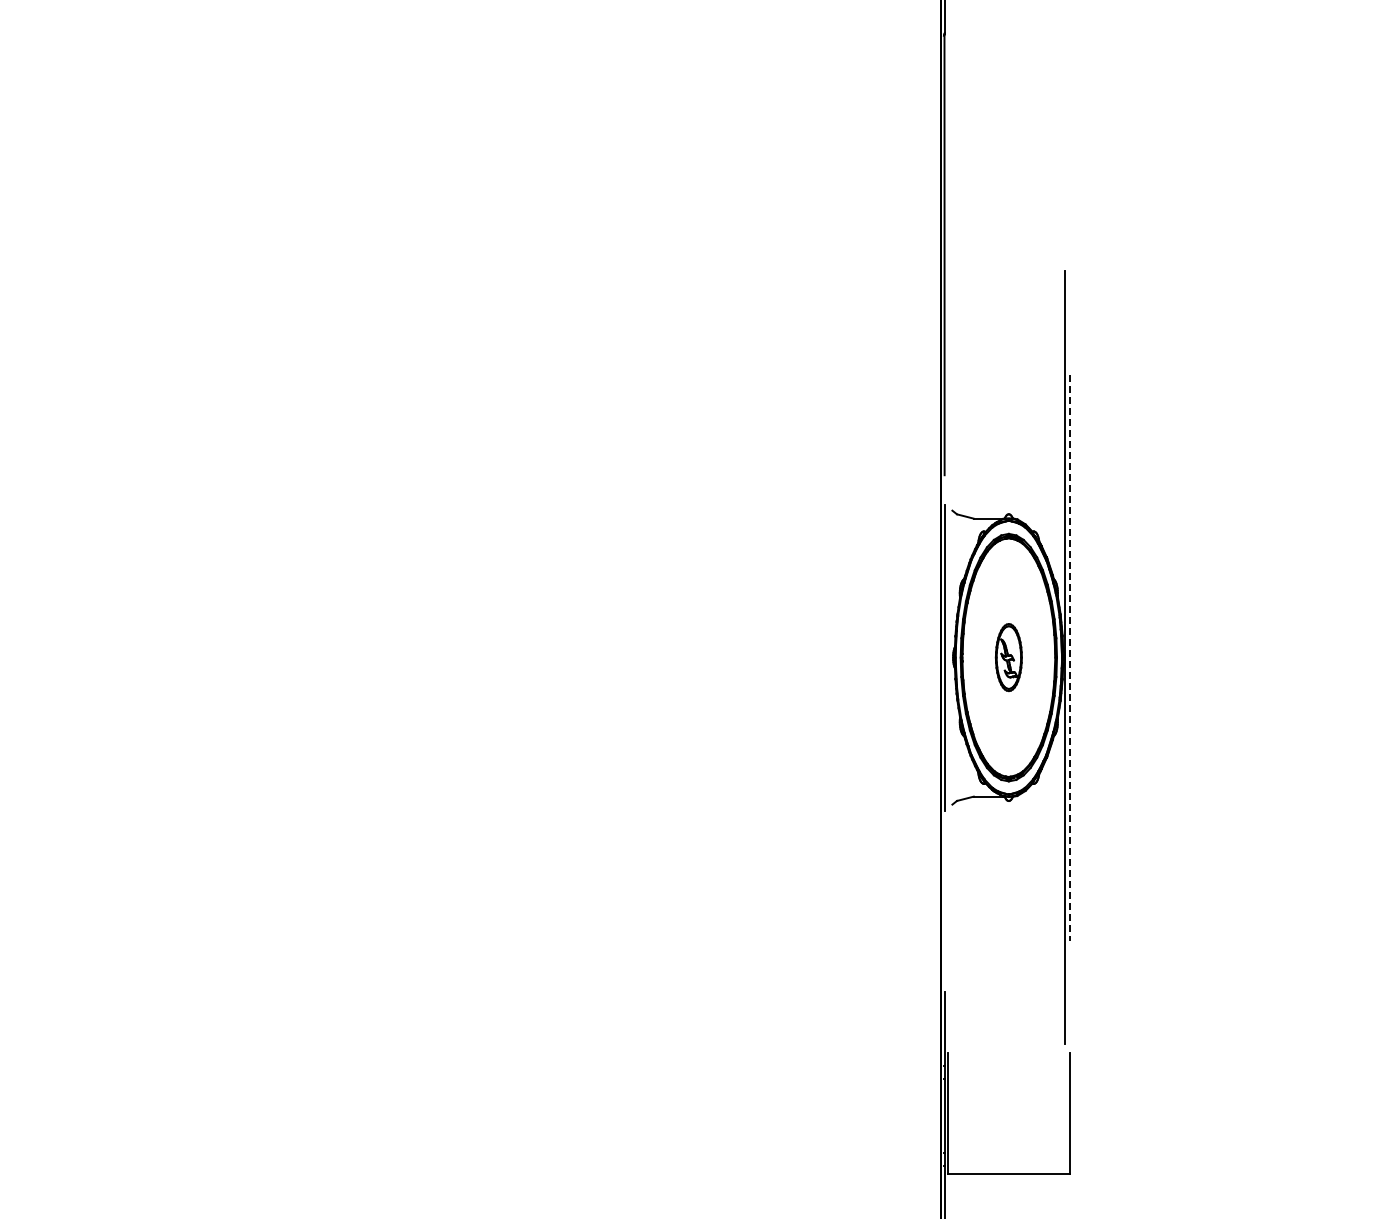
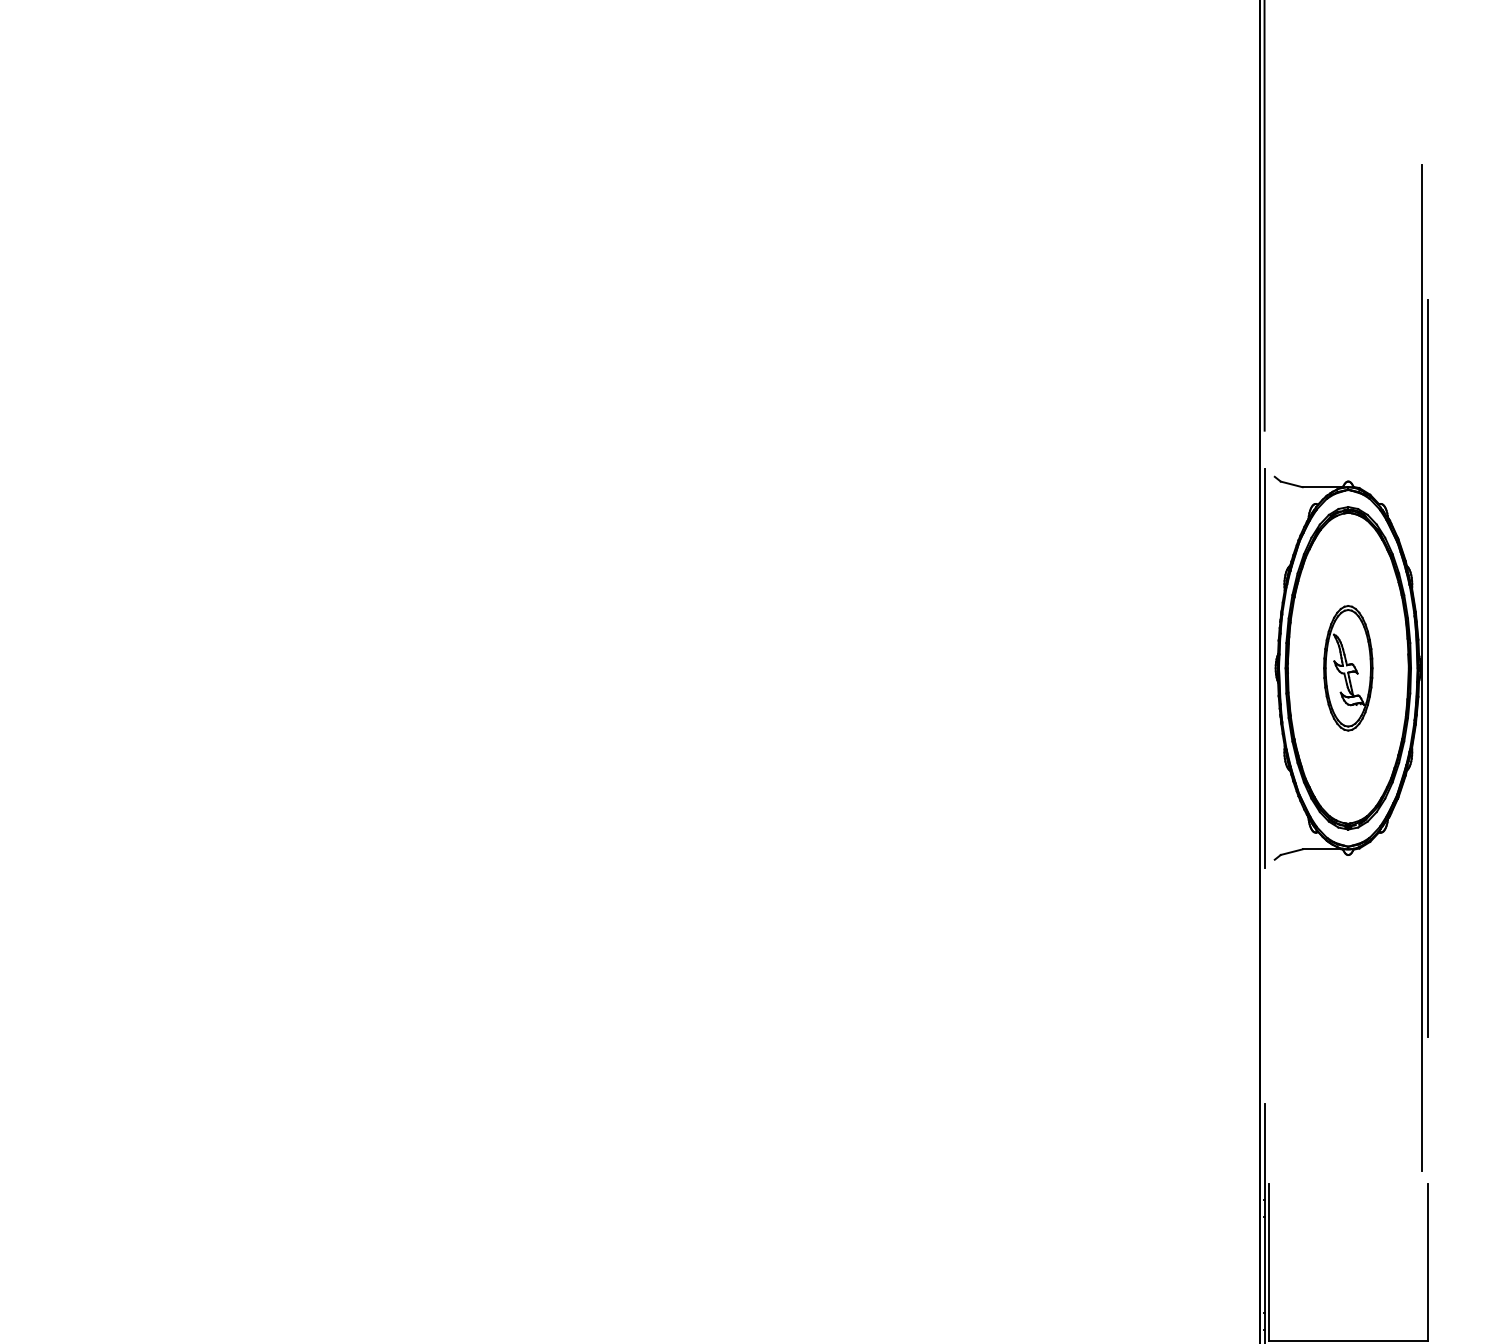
part: (1008, 657) -> (1347, 668), size x1.43
line: (1069, 658) -> (1427, 669), dashed -> solid

